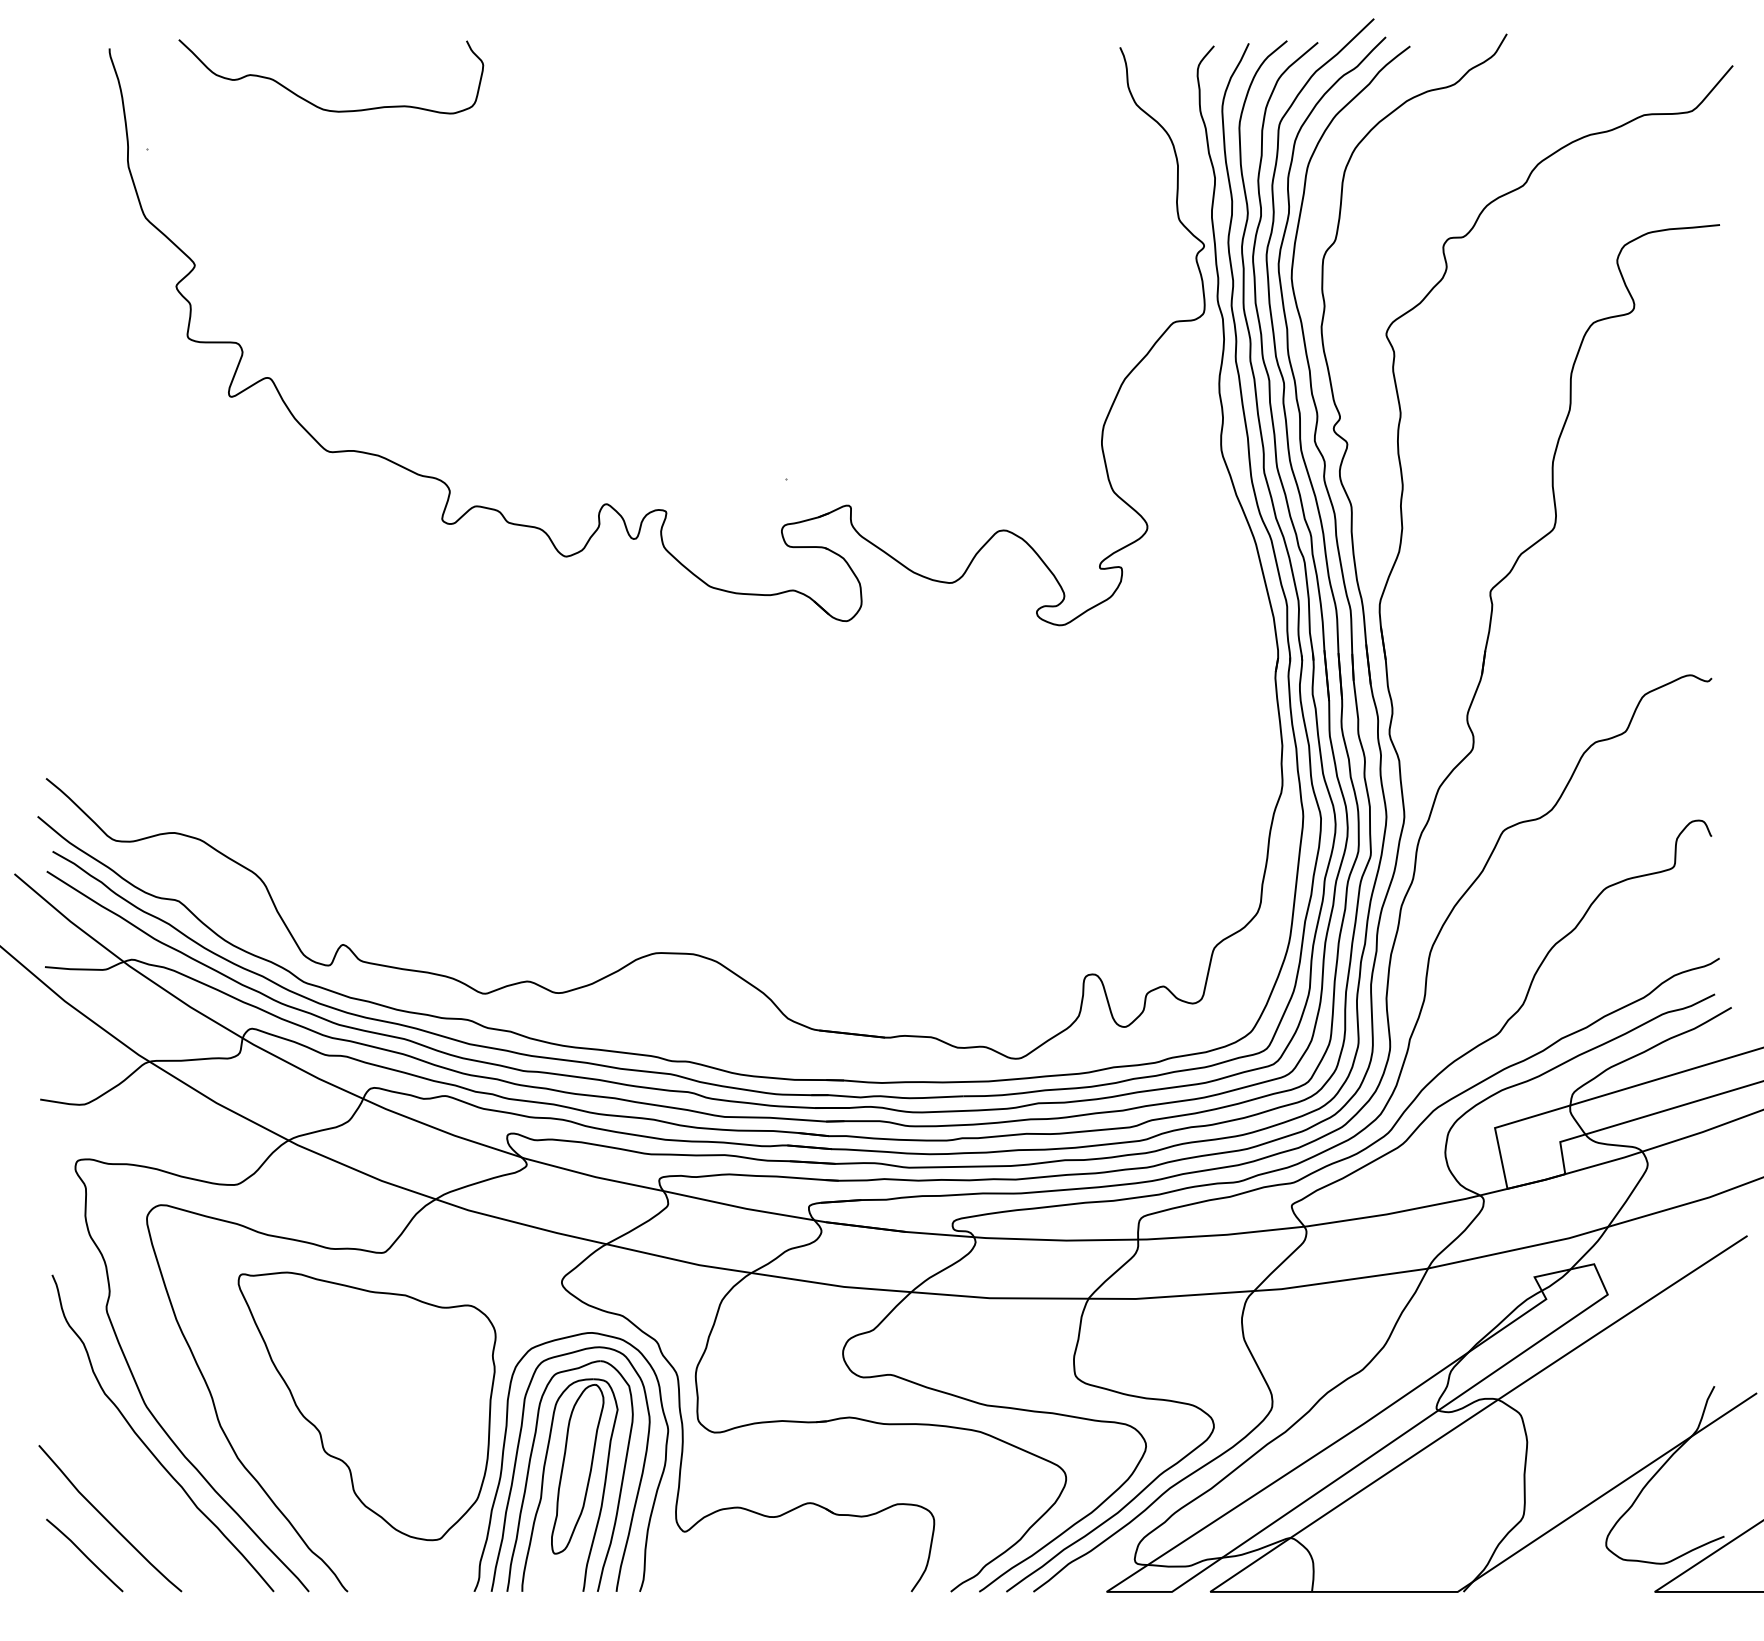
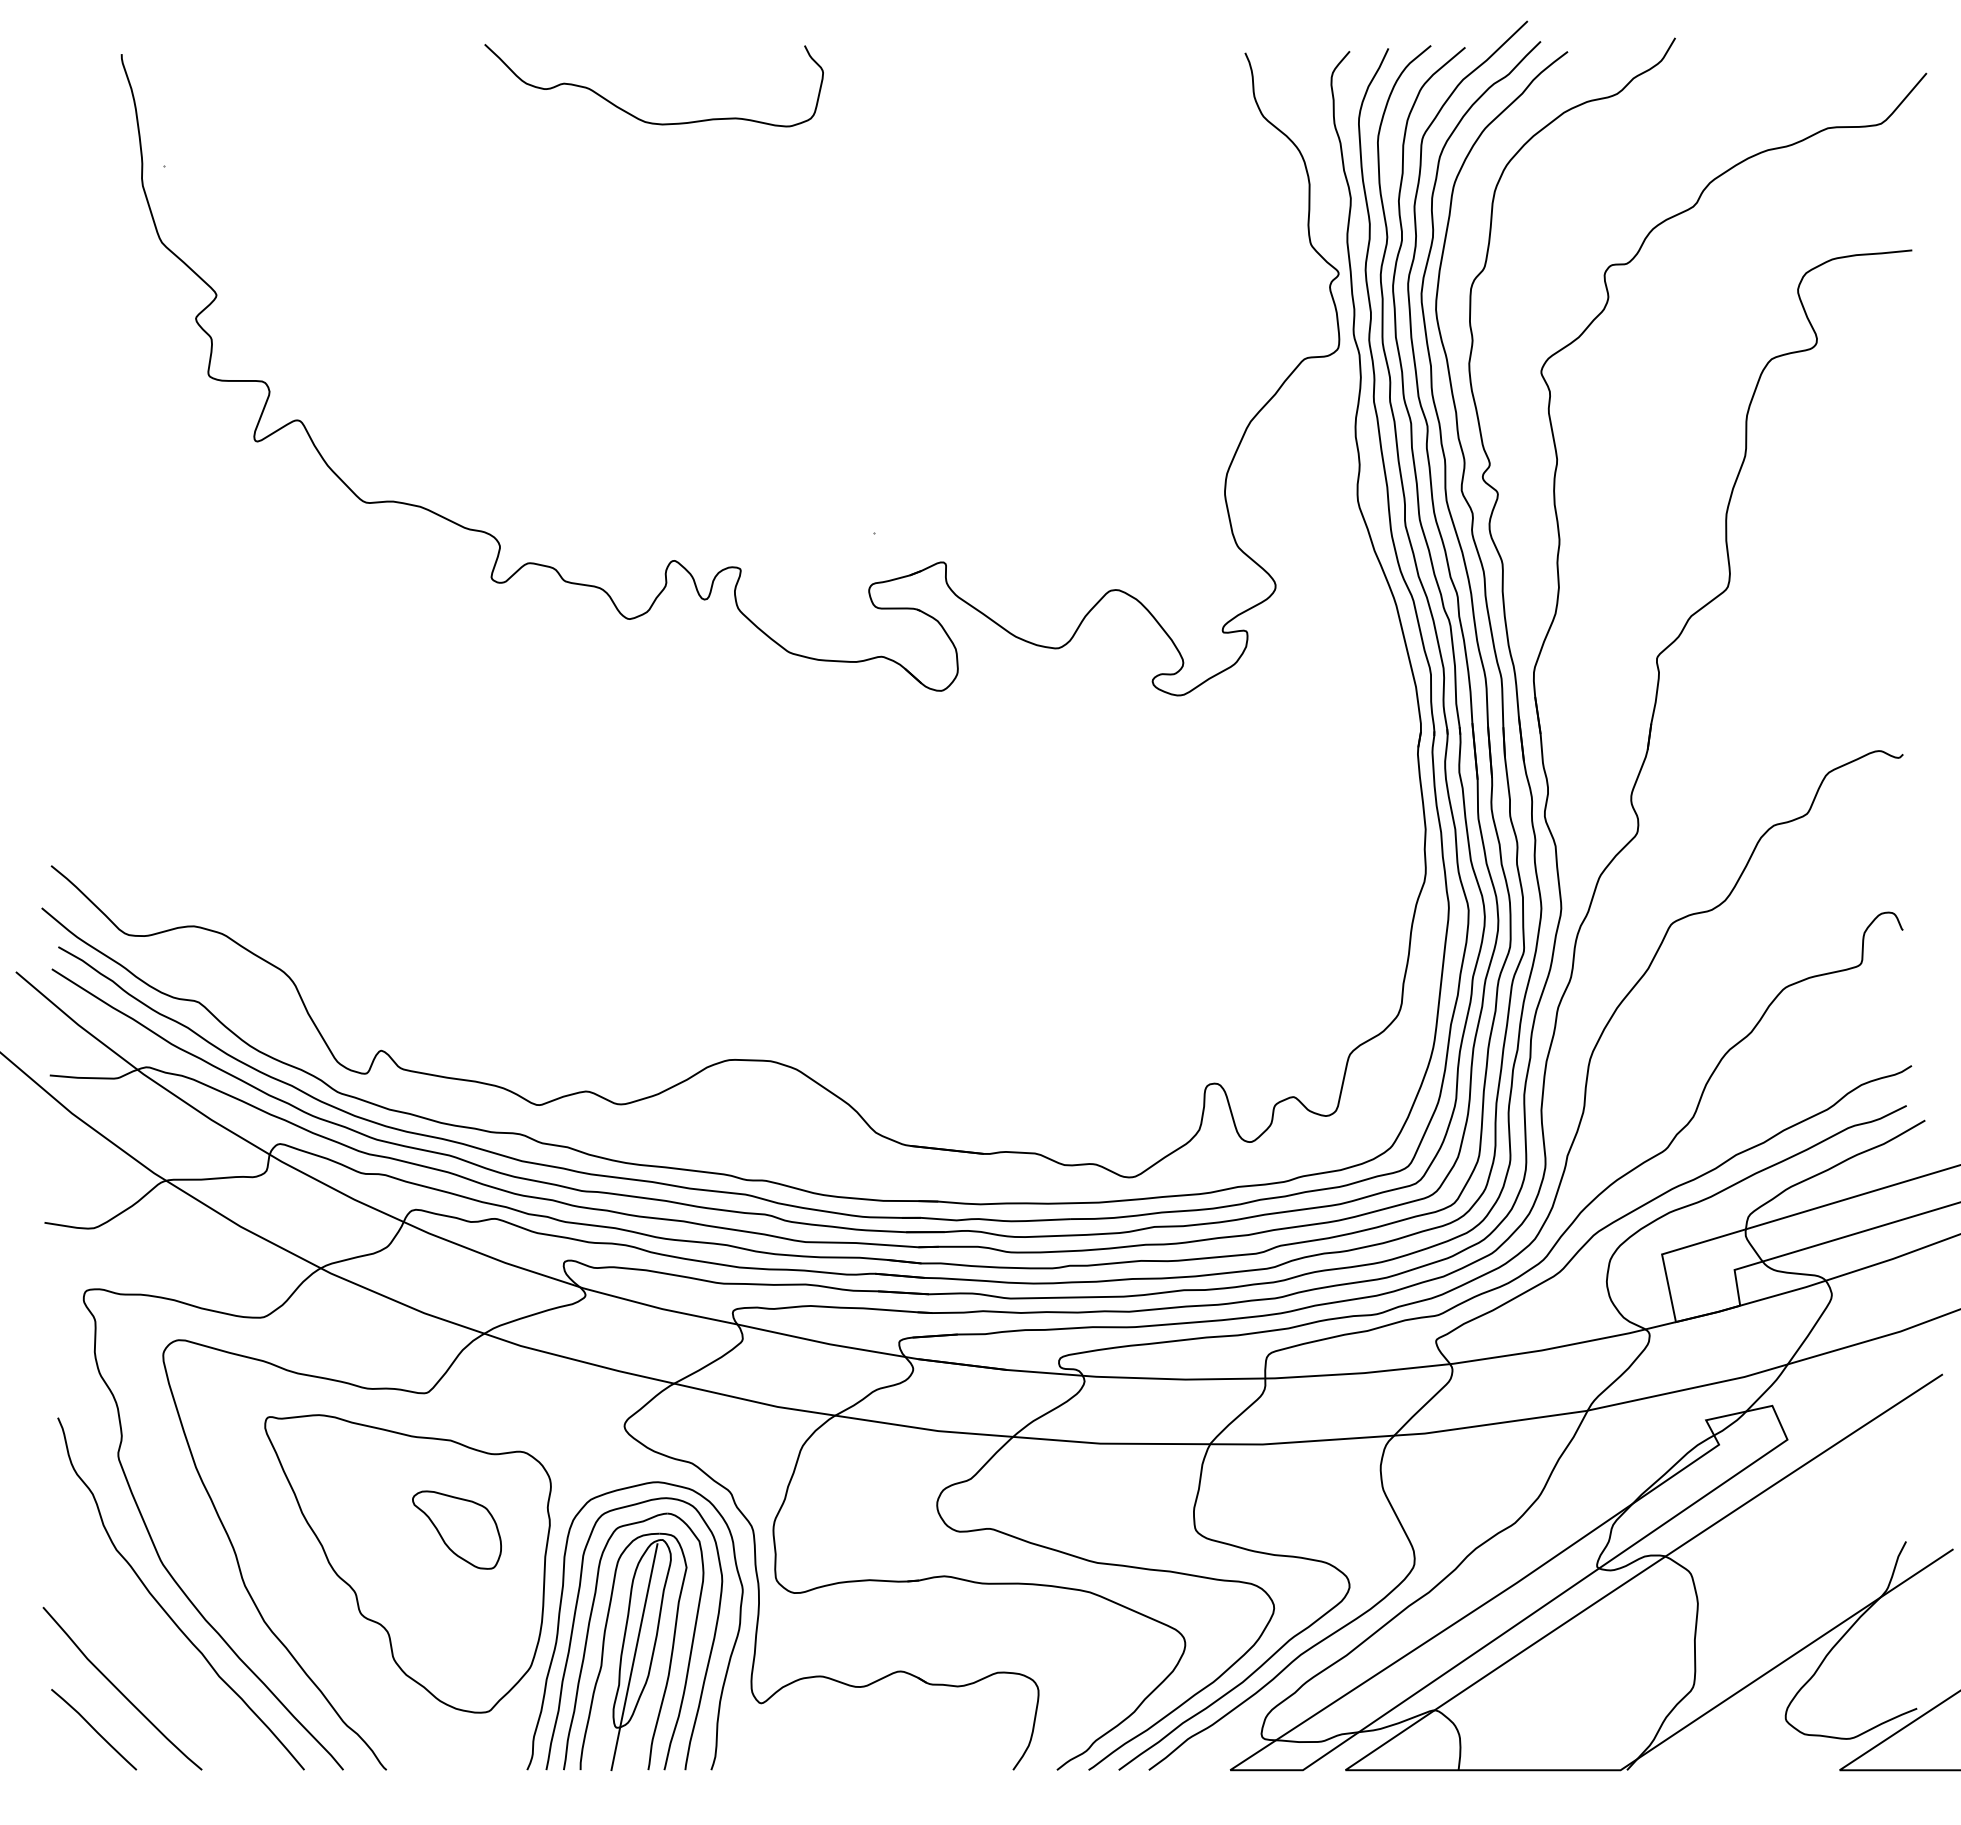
curve: (315, 104) -> (636, 116), moved
part: (410, 1375) -> (456, 1529), added
line: (570, 1490) -> (634, 1657), added

